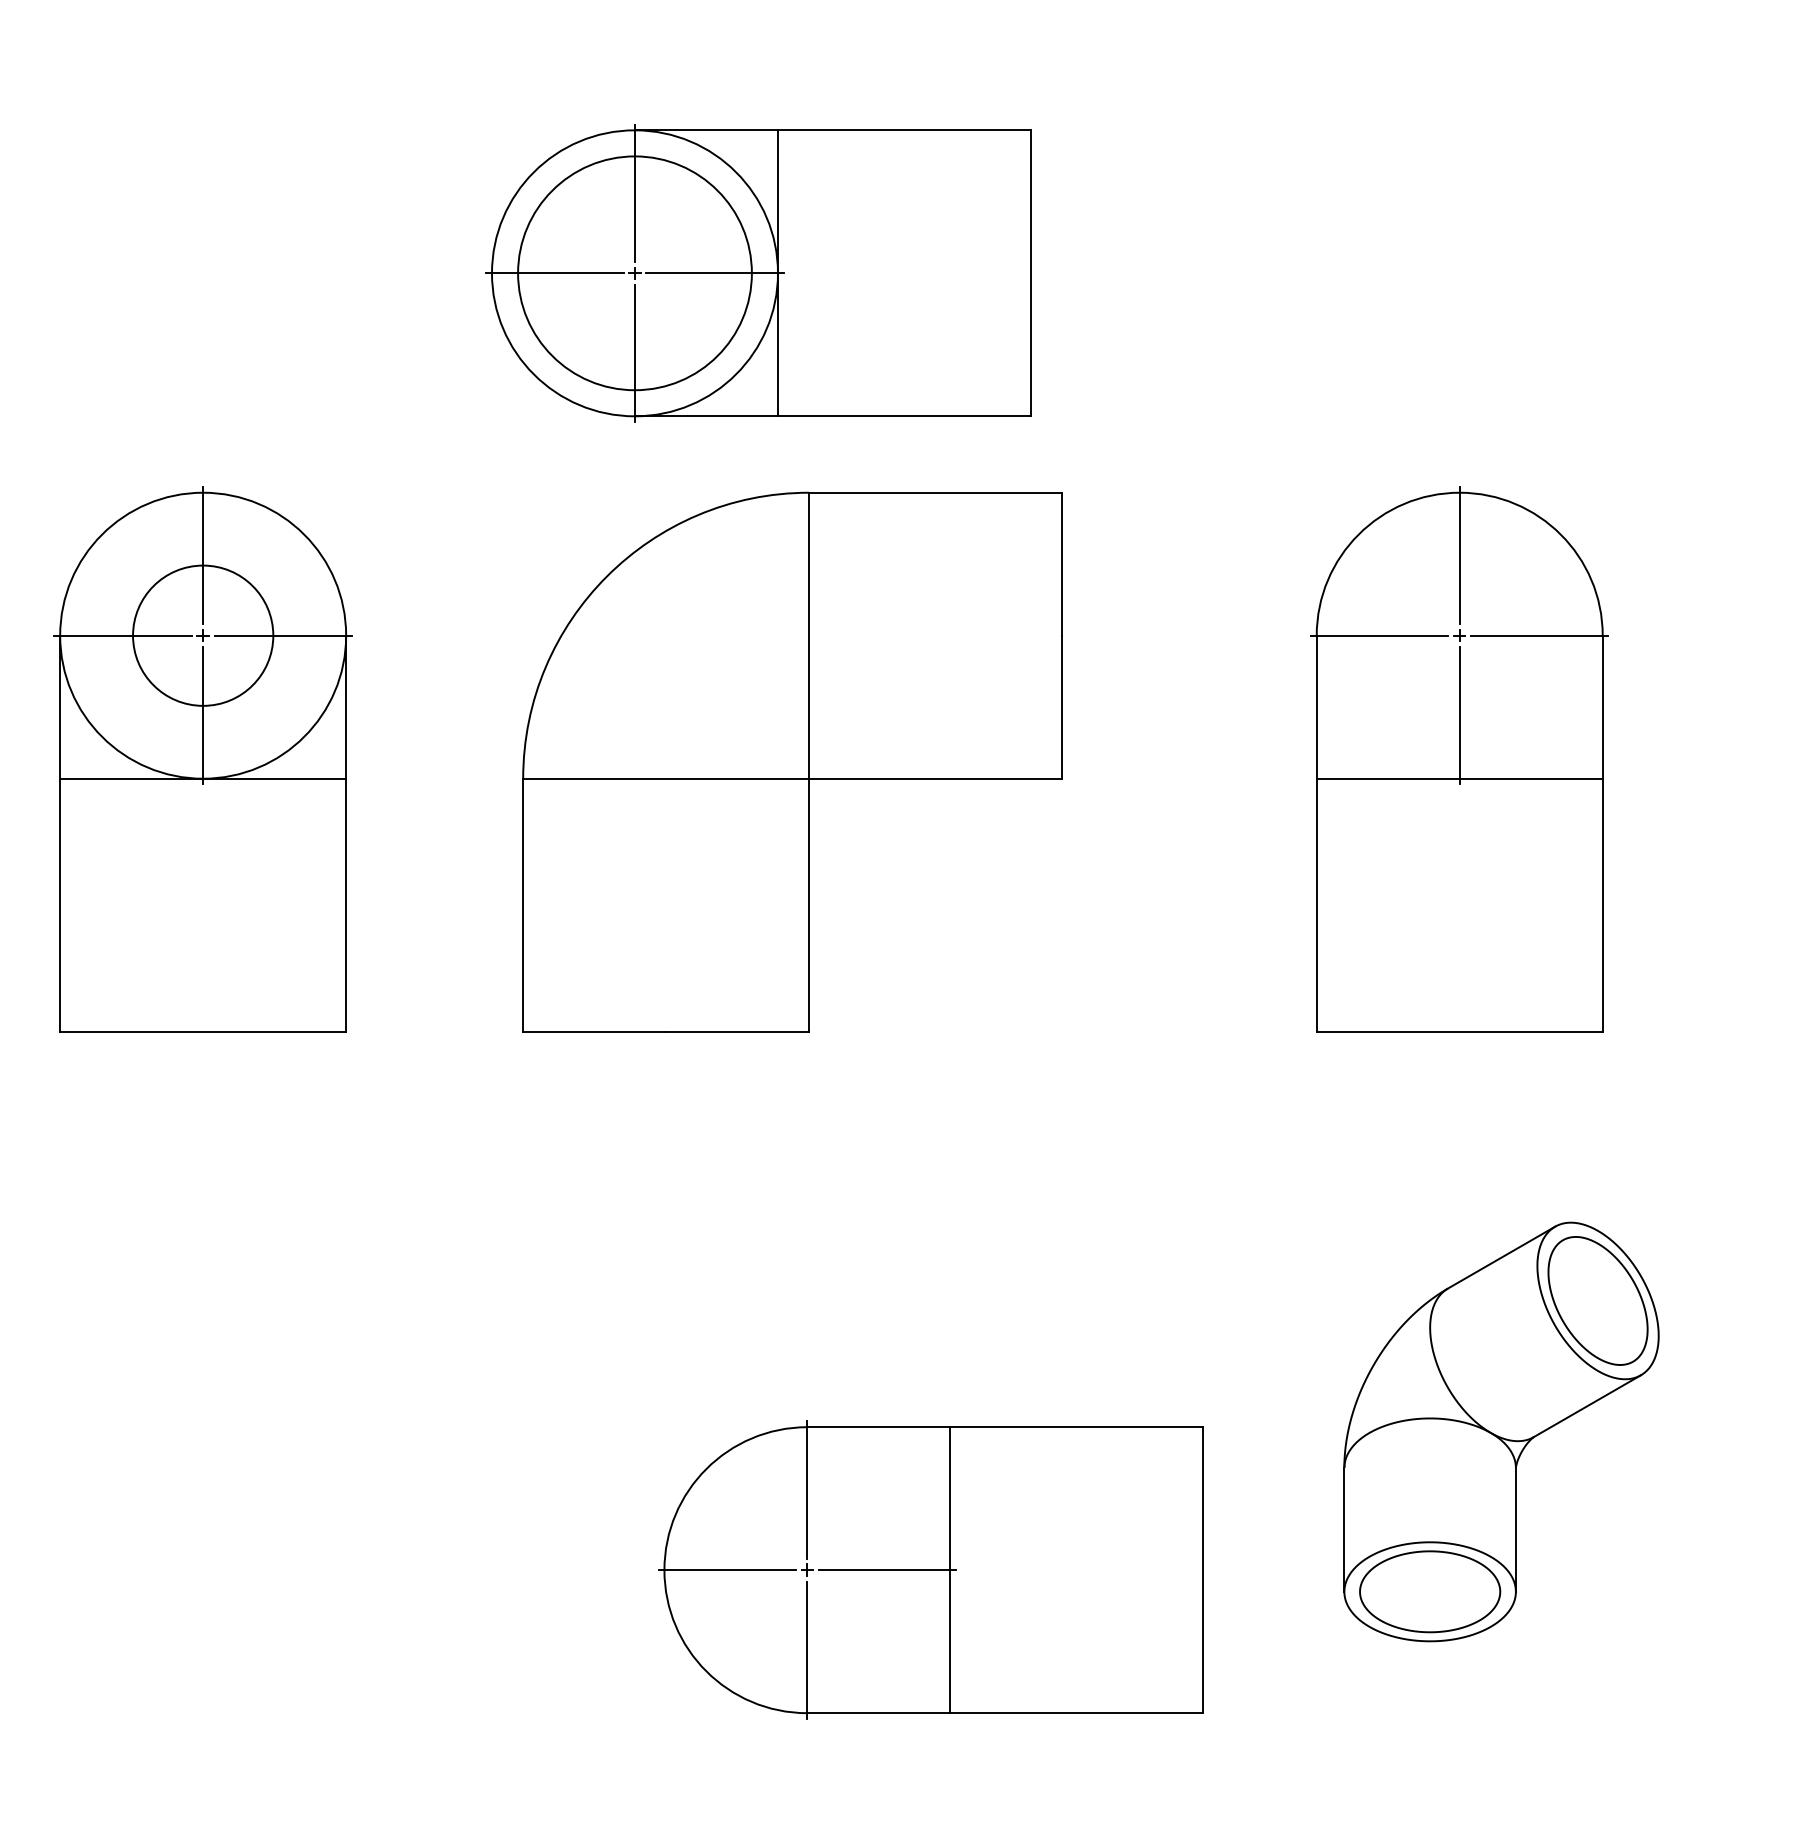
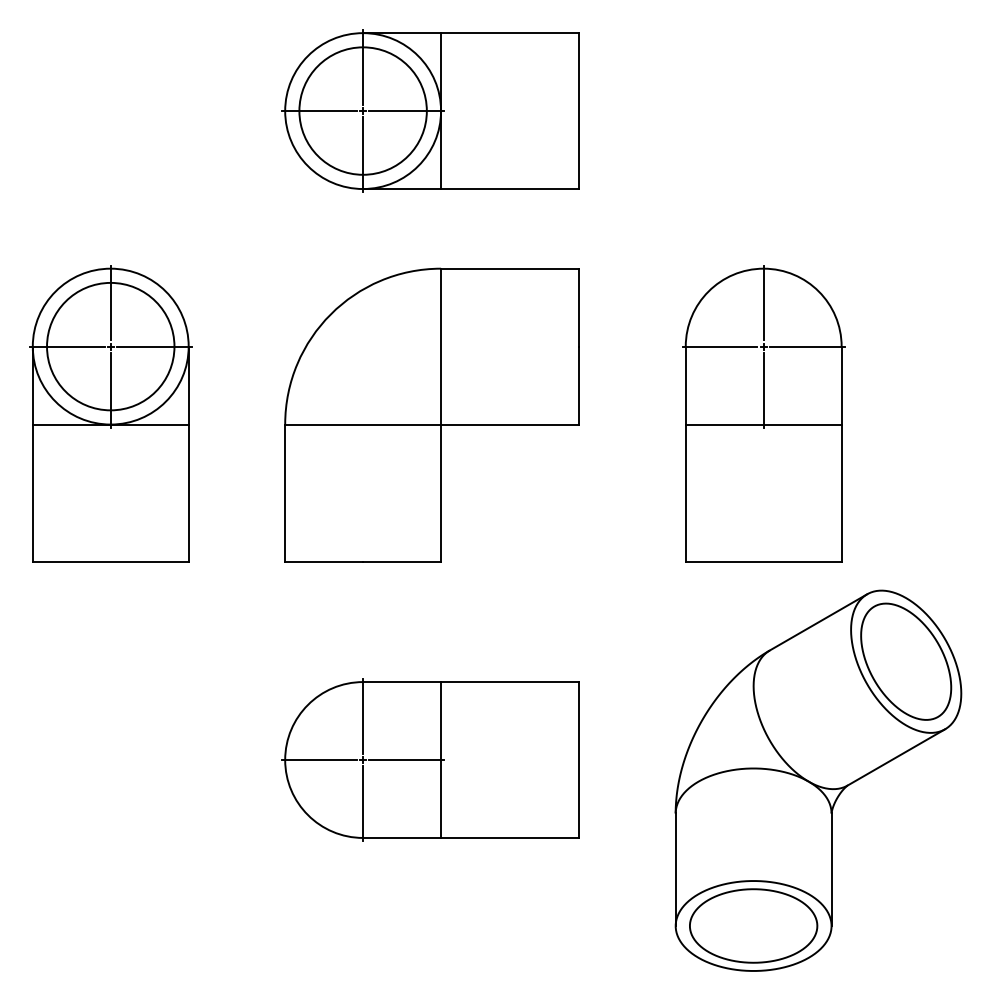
part: (758, 272) -> (430, 110), moved
circle: (202, 635) -> (110, 346), size x1.67
part: (1459, 758) -> (763, 413), moved
part: (1501, 1431) -> (818, 780), size x1.67
part: (931, 1569) -> (430, 759), moved

